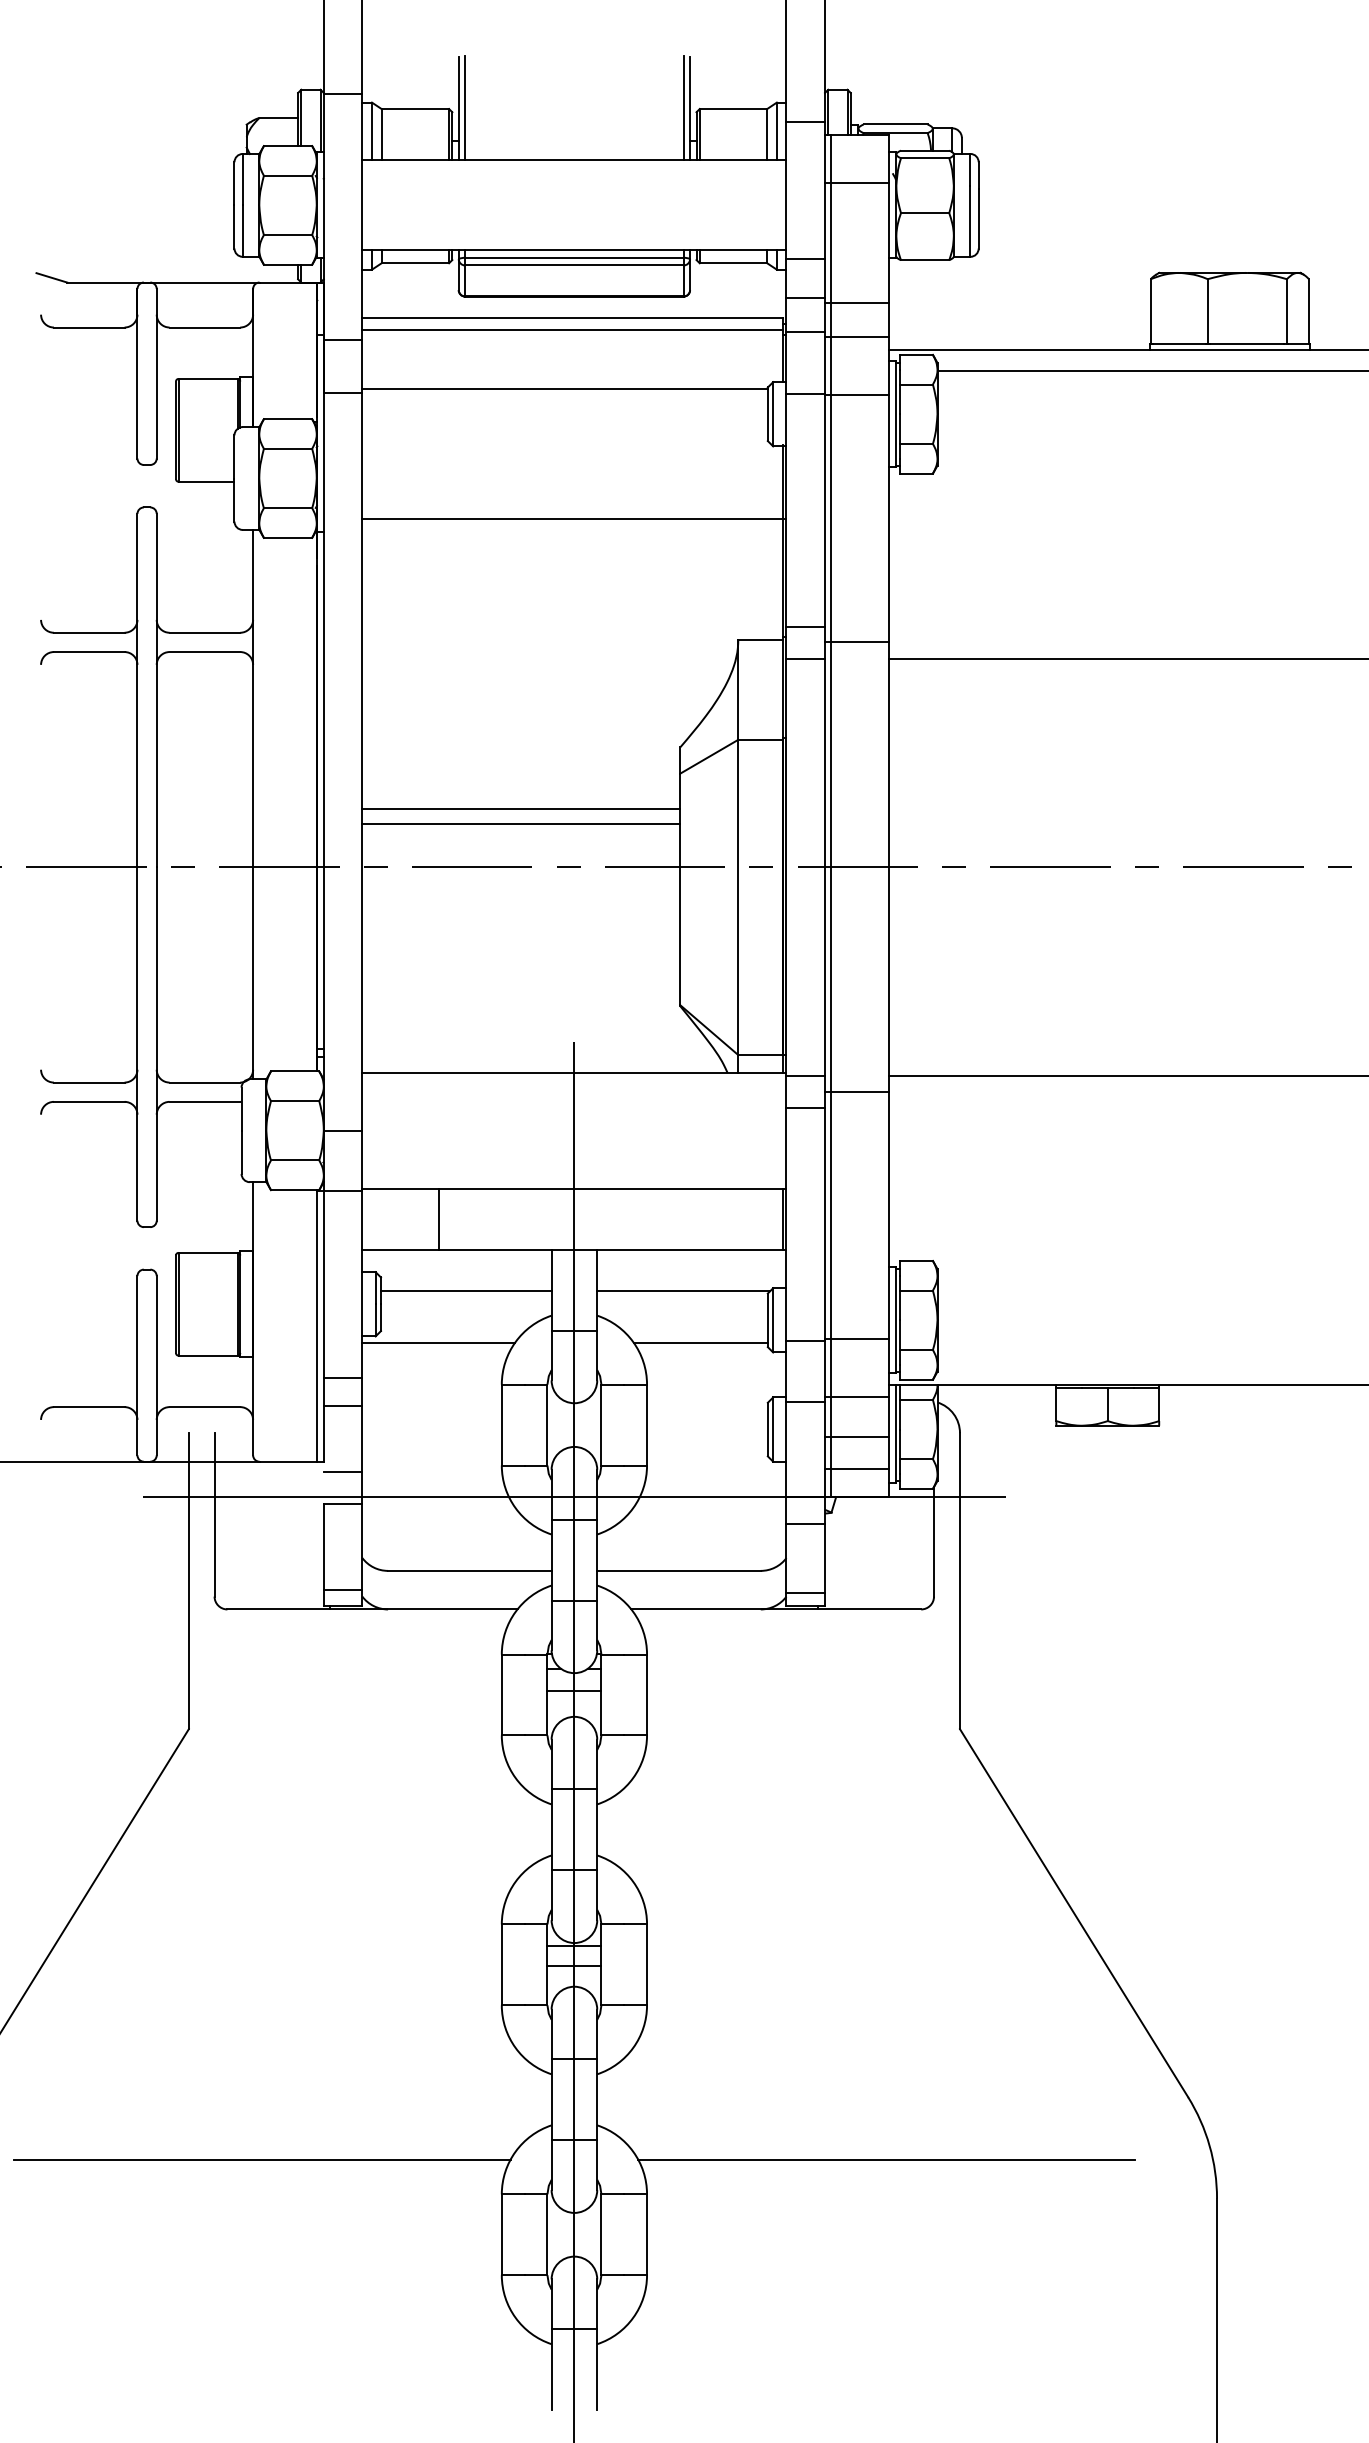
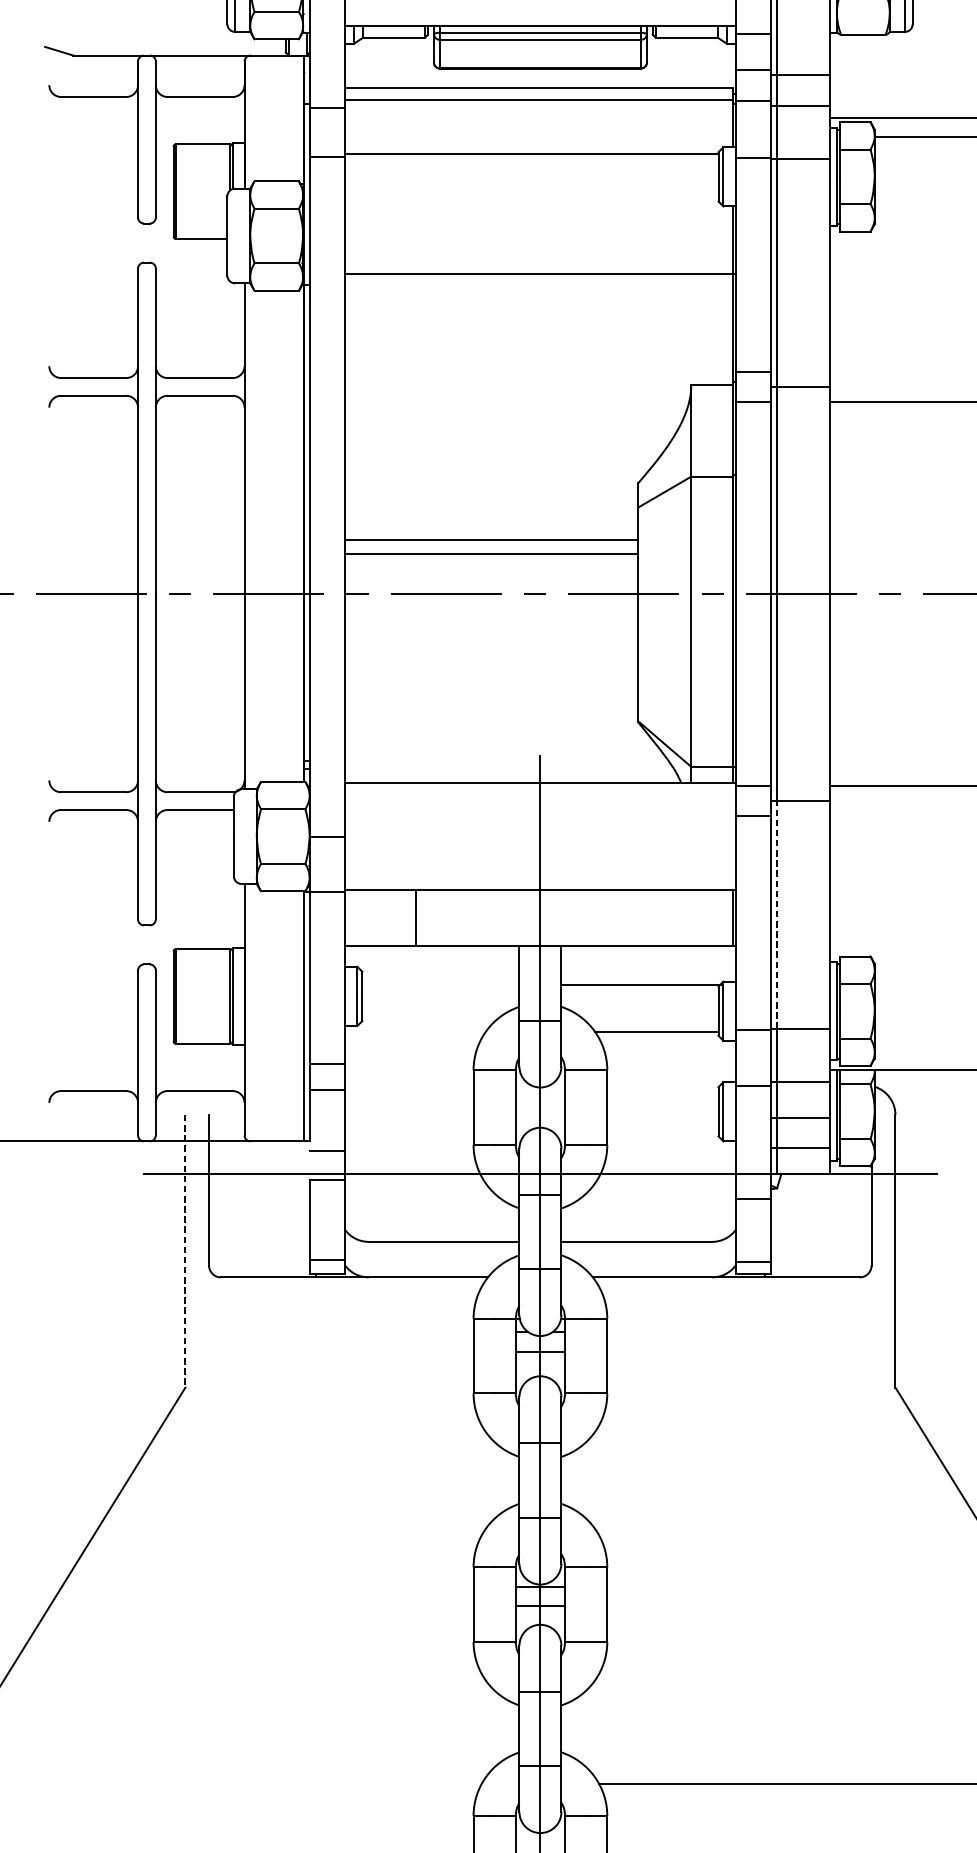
line: (831, 1215) -> (777, 914), solid -> dashed
line: (466, 1291) -> (441, 984), removed
line: (438, 1342) -> (415, 1031), removed
line: (188, 1581) -> (185, 1251), solid -> dashed
line: (262, 2159) -> (253, 1783), removed

